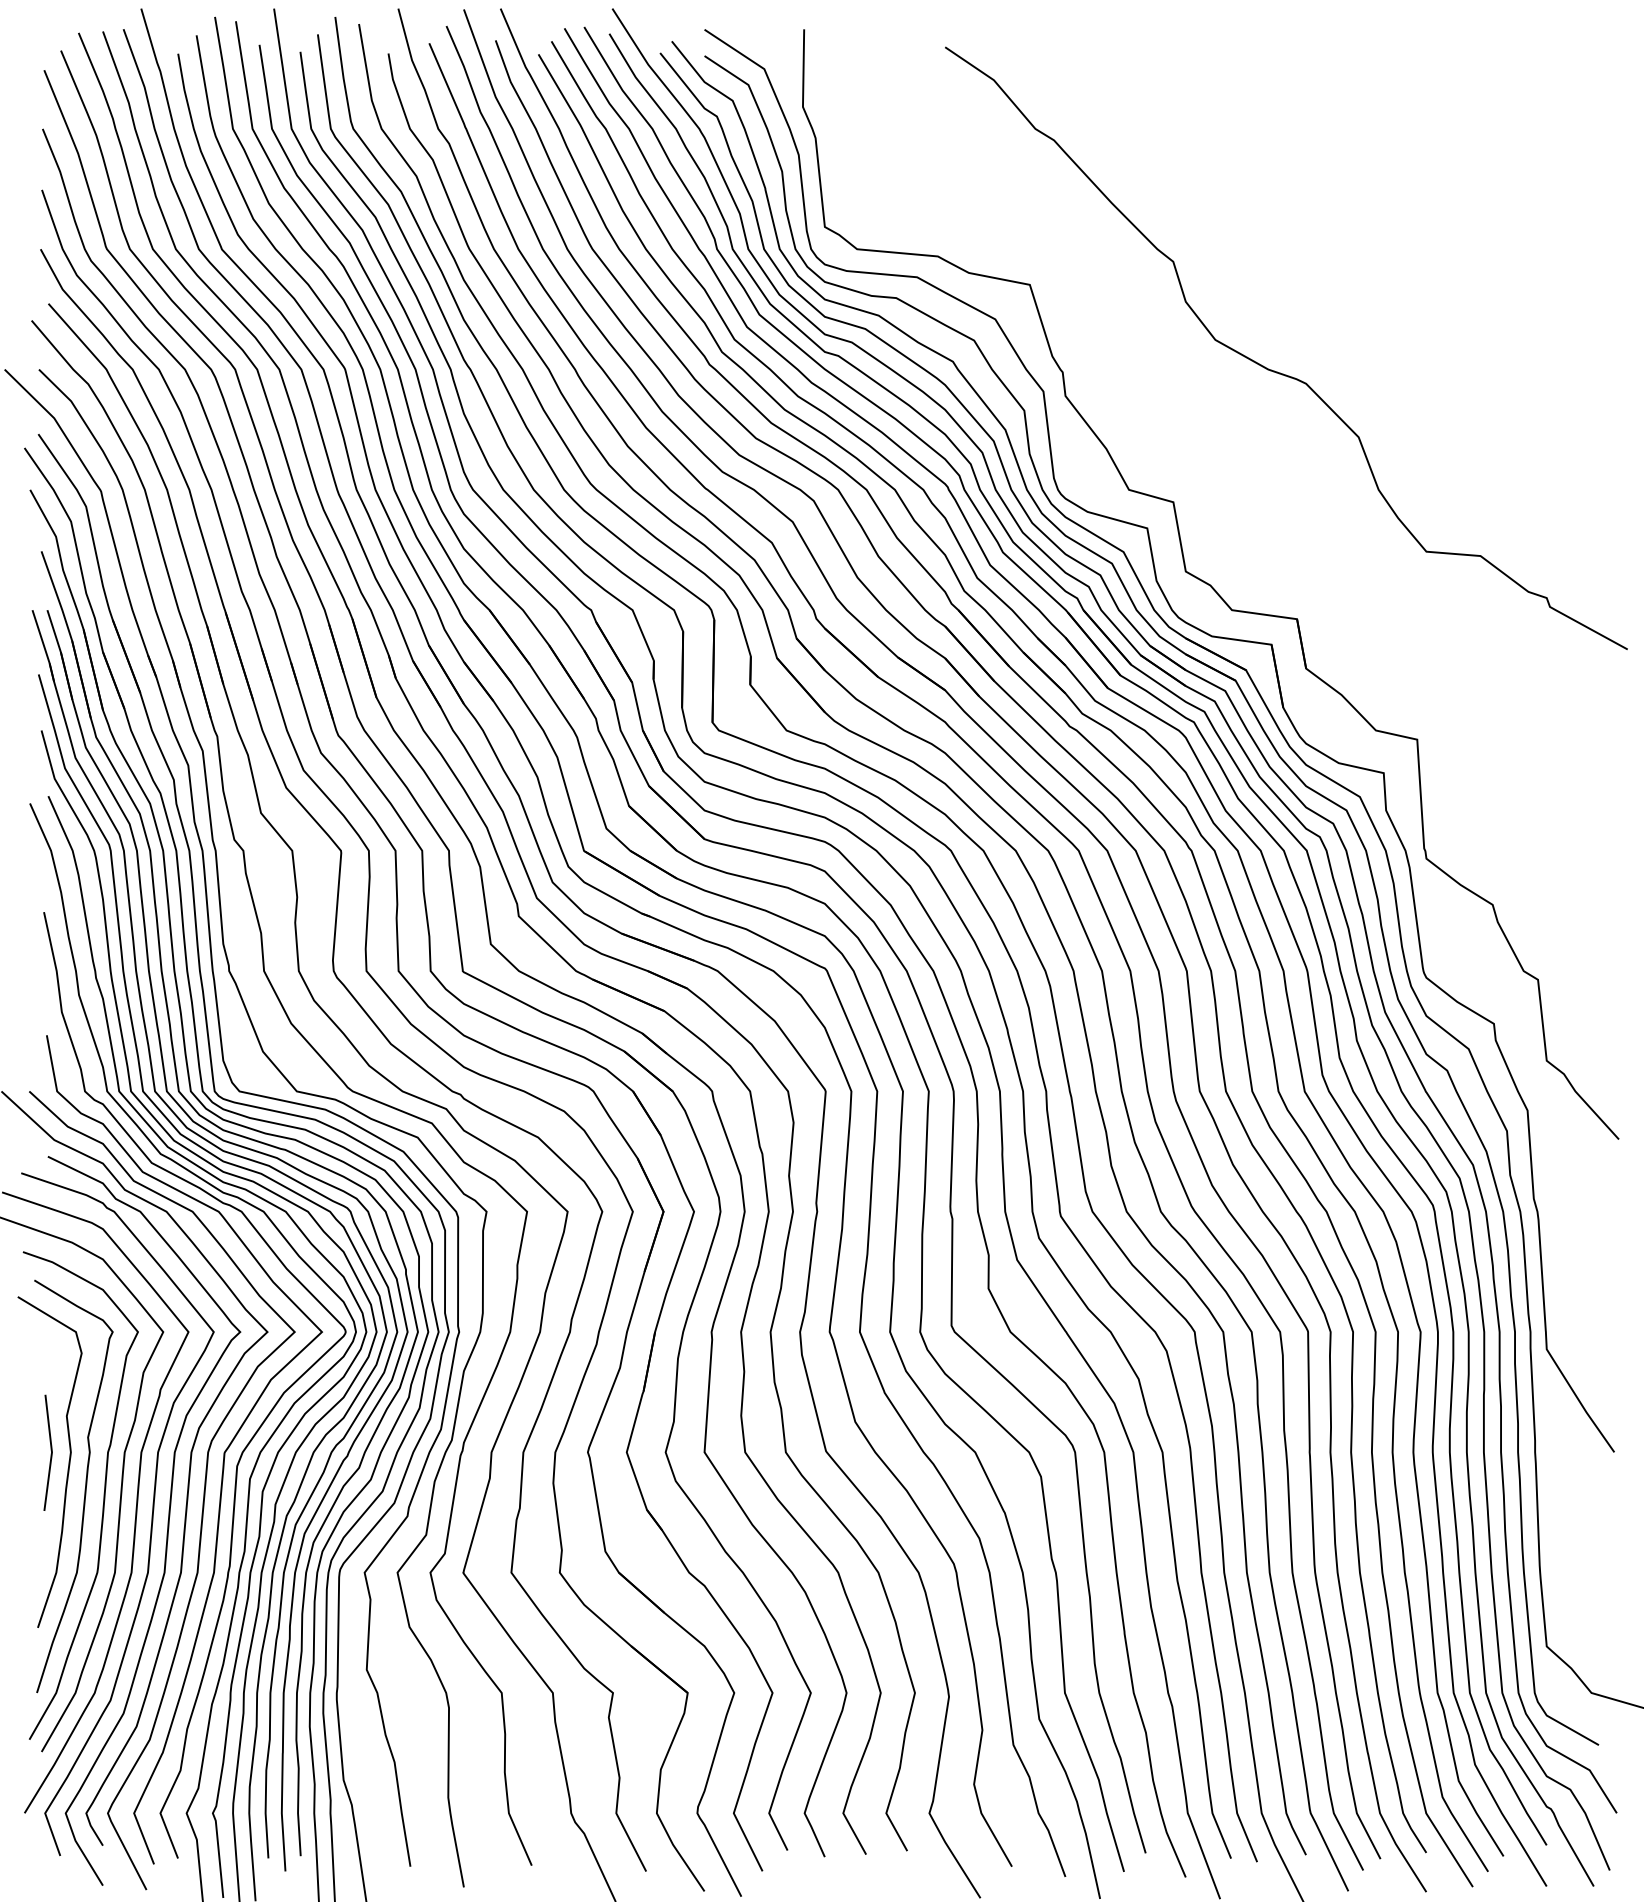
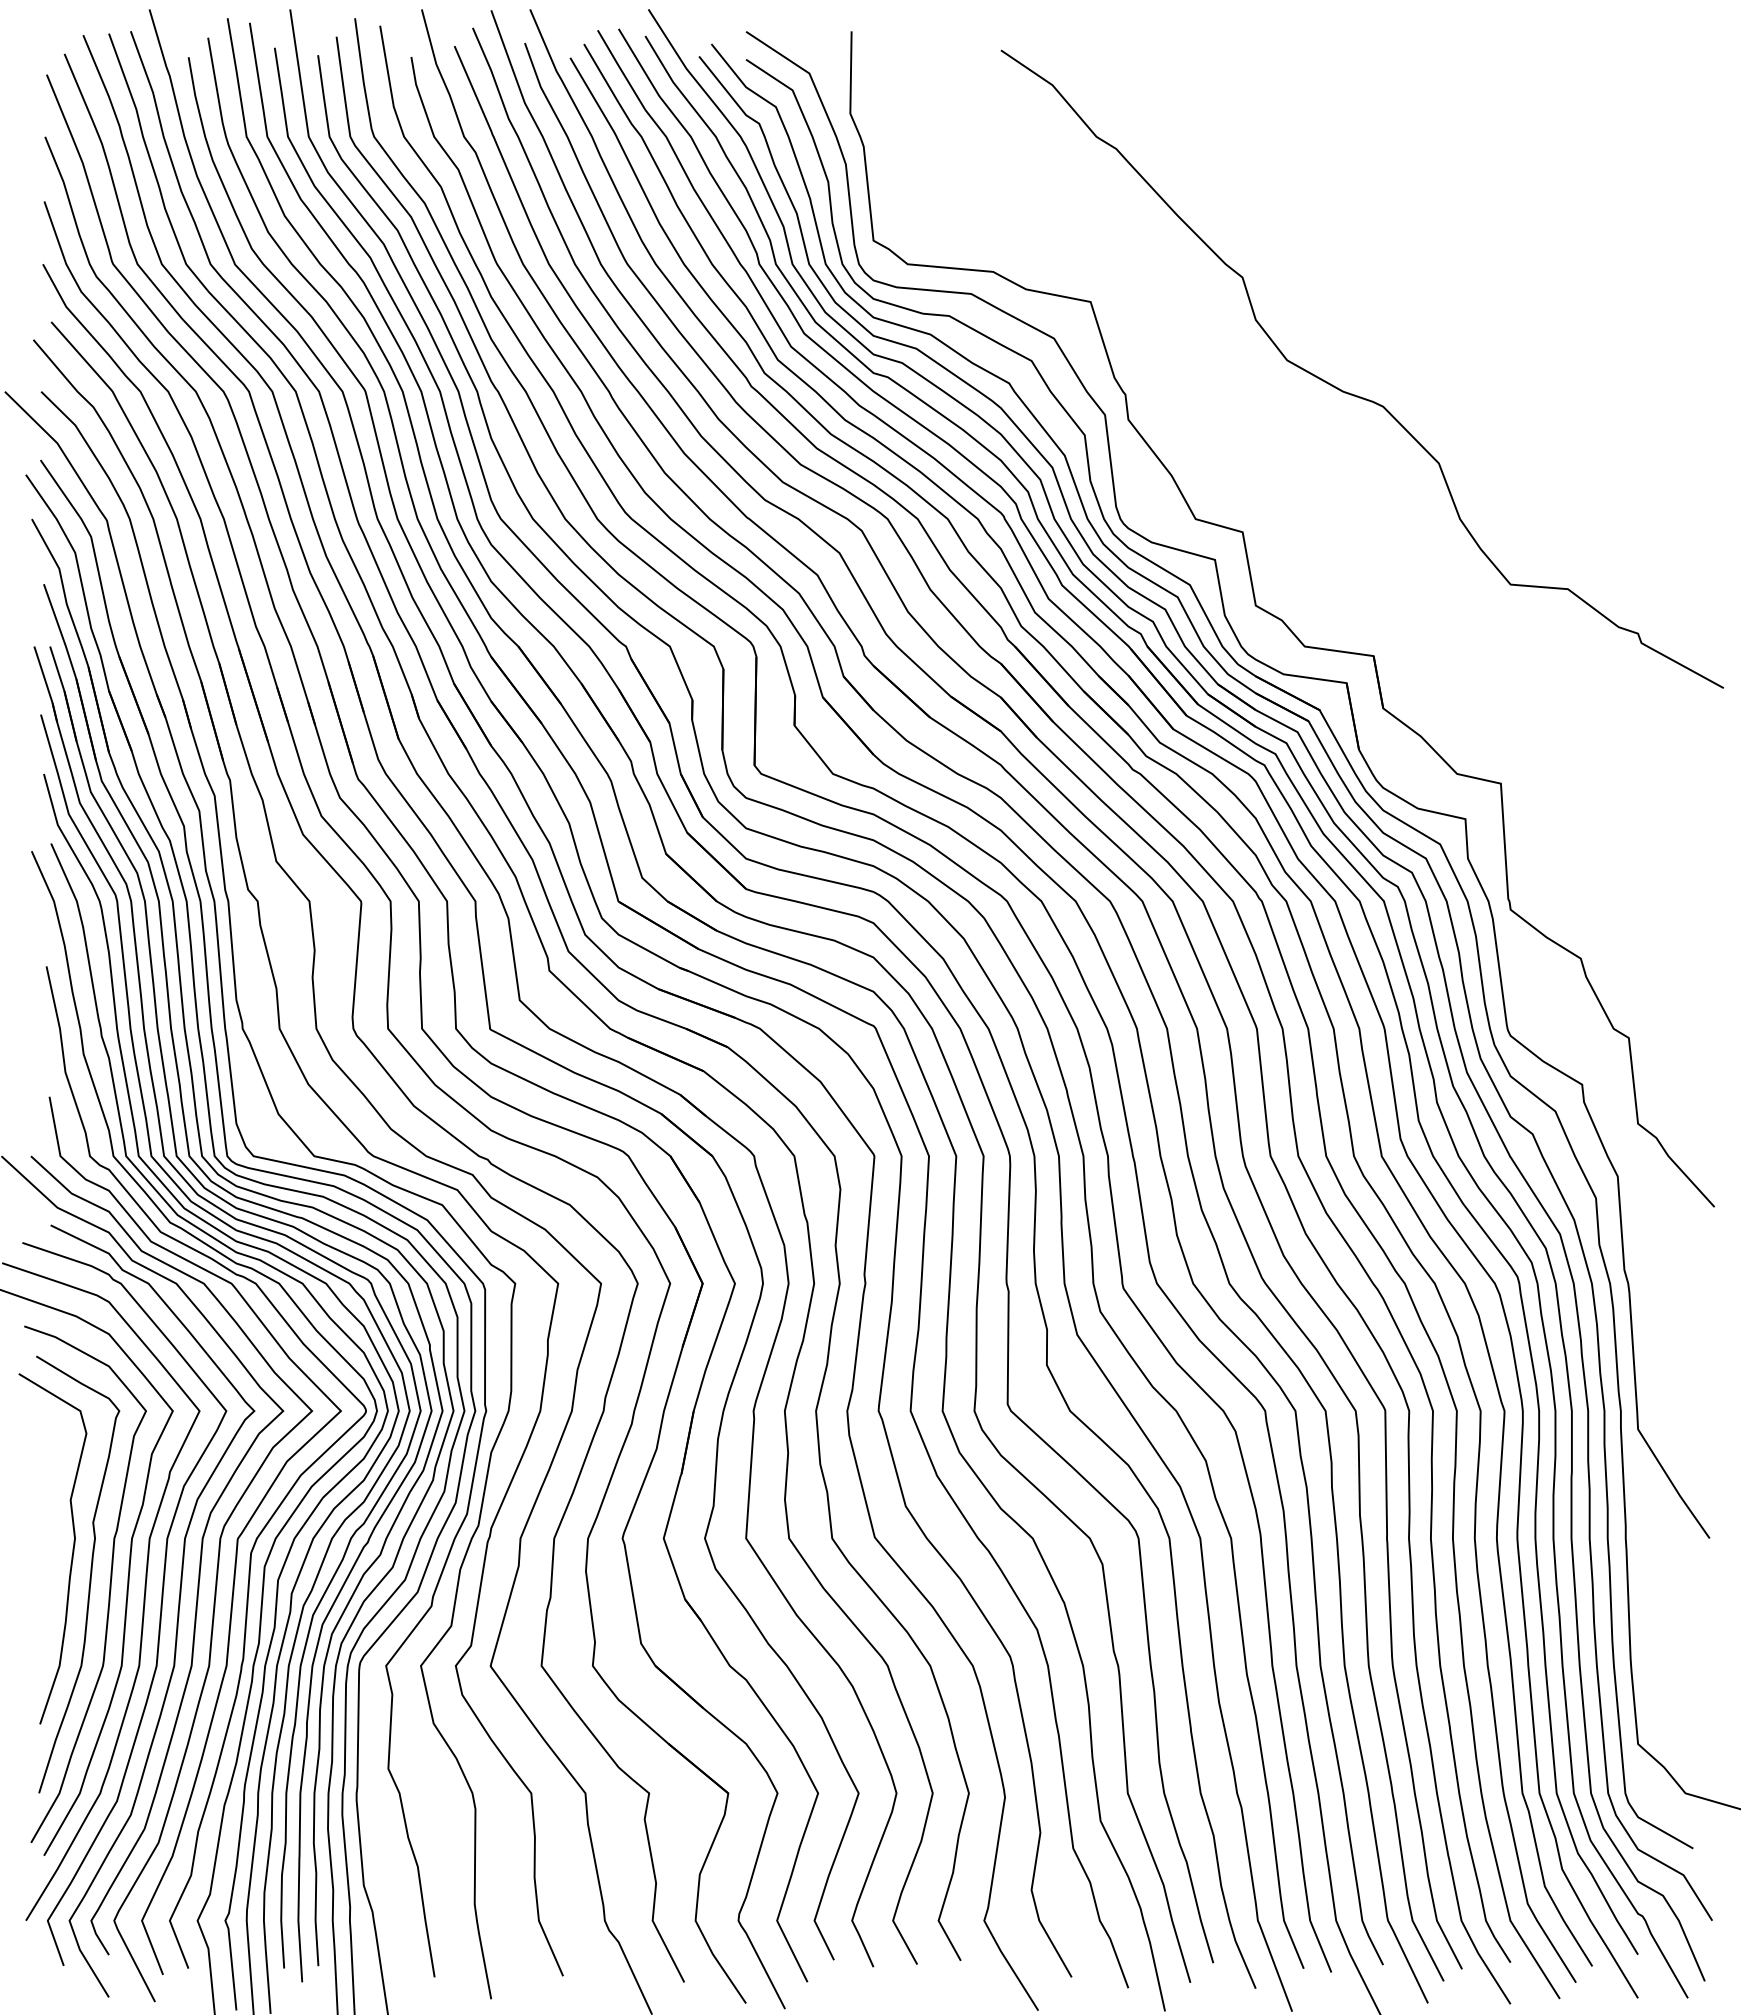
line: (50, 1450) -> (53, 1536), removed

